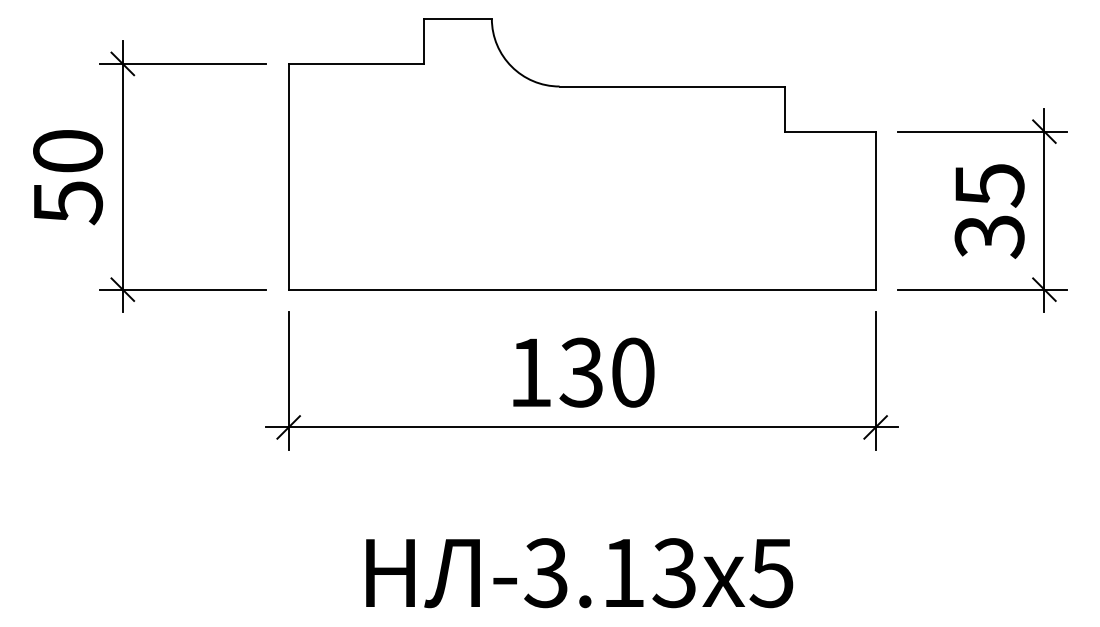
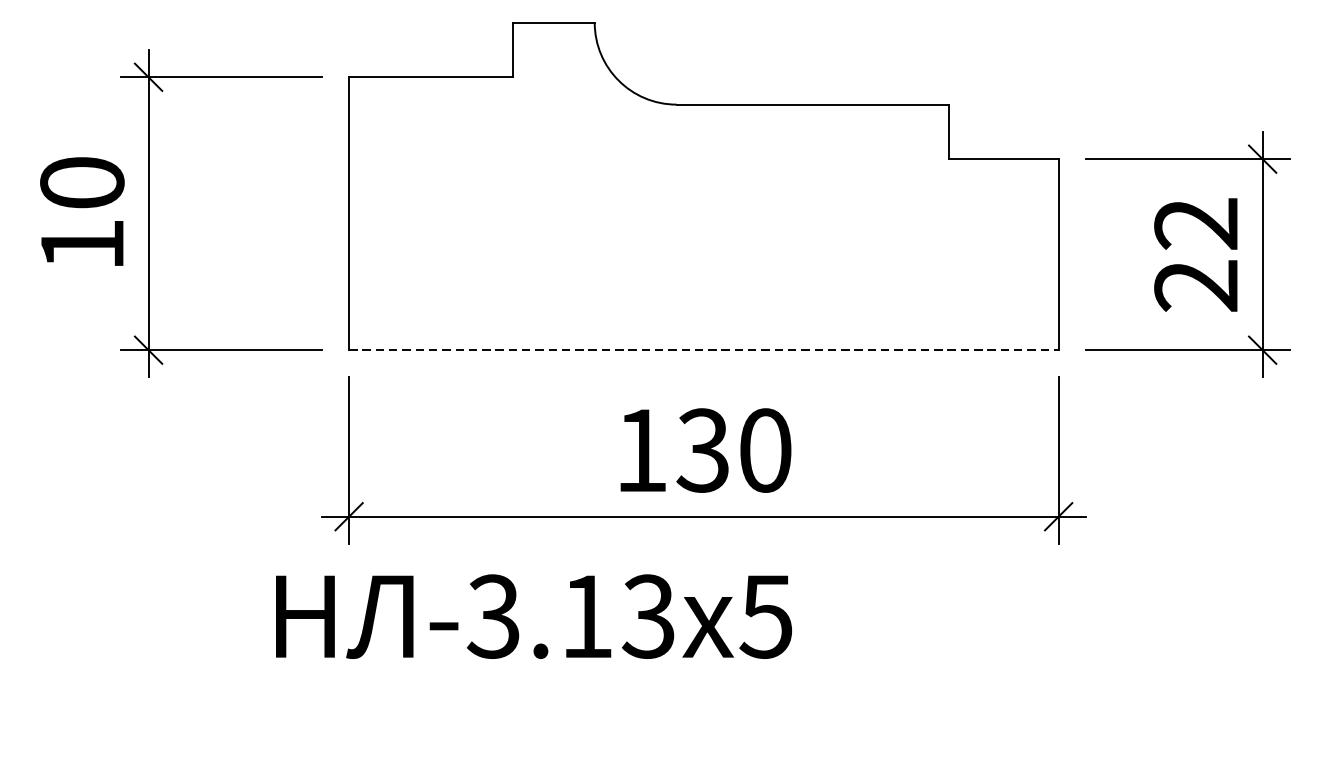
text: (68, 203) -> (82, 246), 50 -> 10
text: (989, 211) -> (1196, 255), 35 -> 22
line: (582, 289) -> (704, 349), solid -> dashed
text: (579, 573) -> (533, 617), moved

